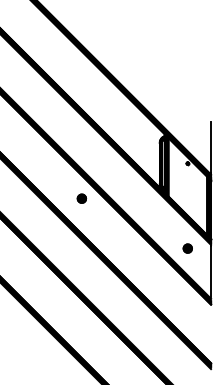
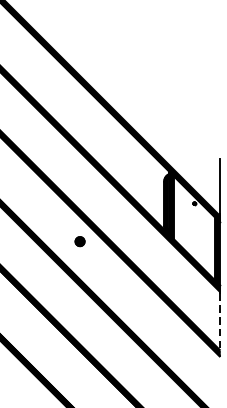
part: (187, 248) -> (194, 295), removed
line: (211, 271) -> (220, 320), solid -> dashed

